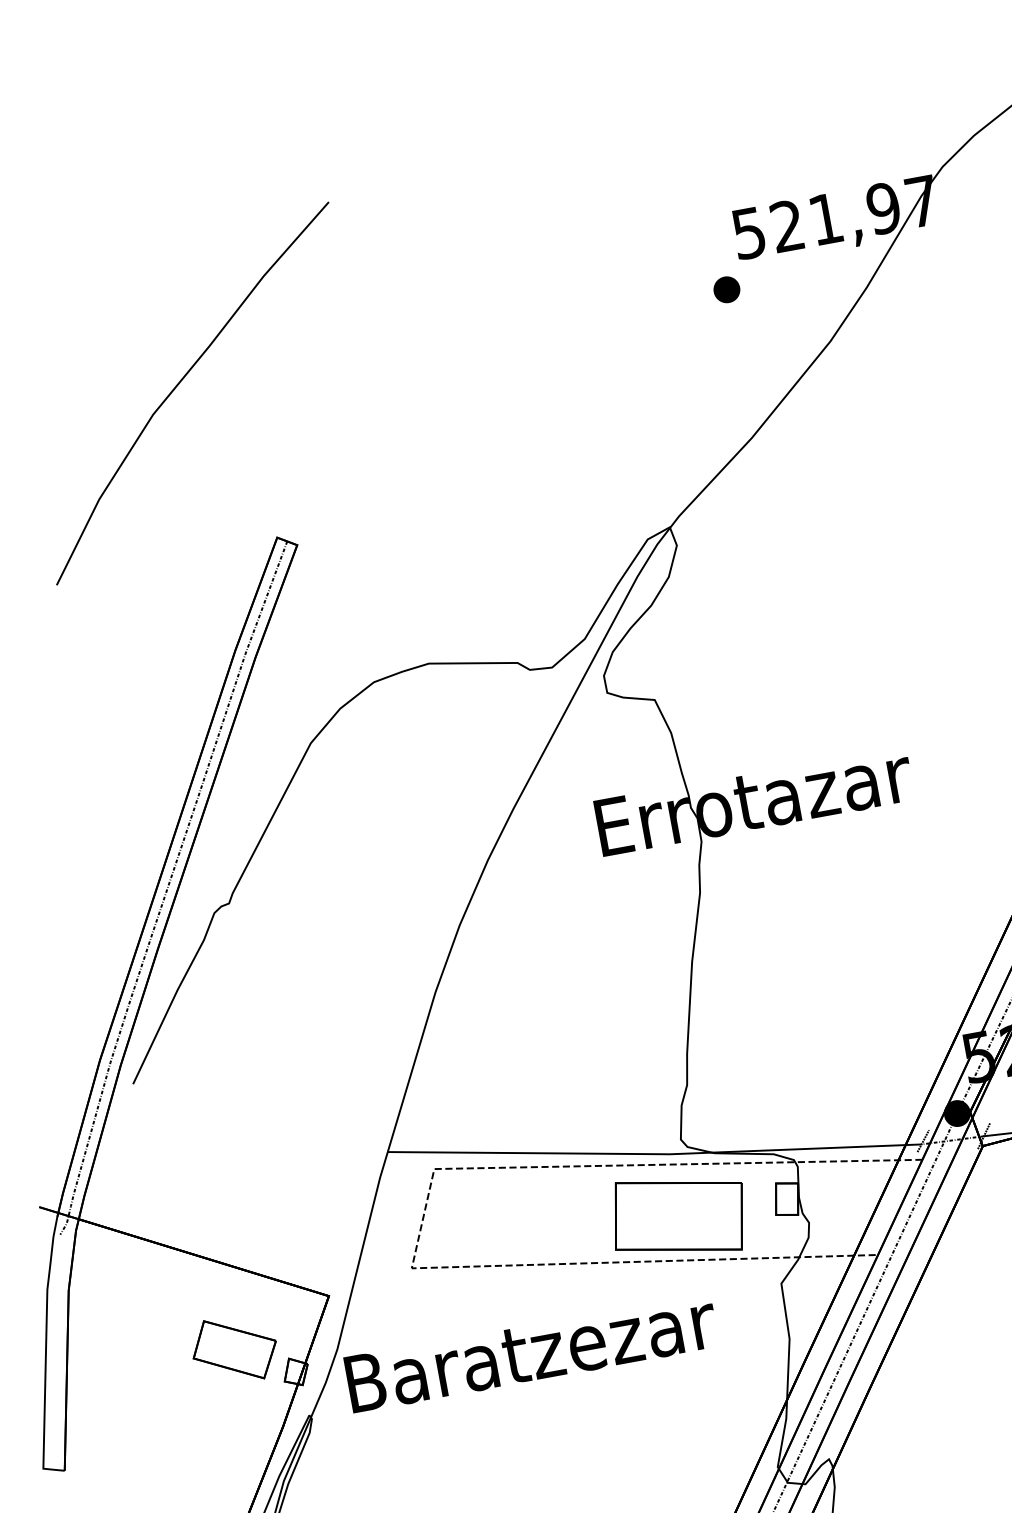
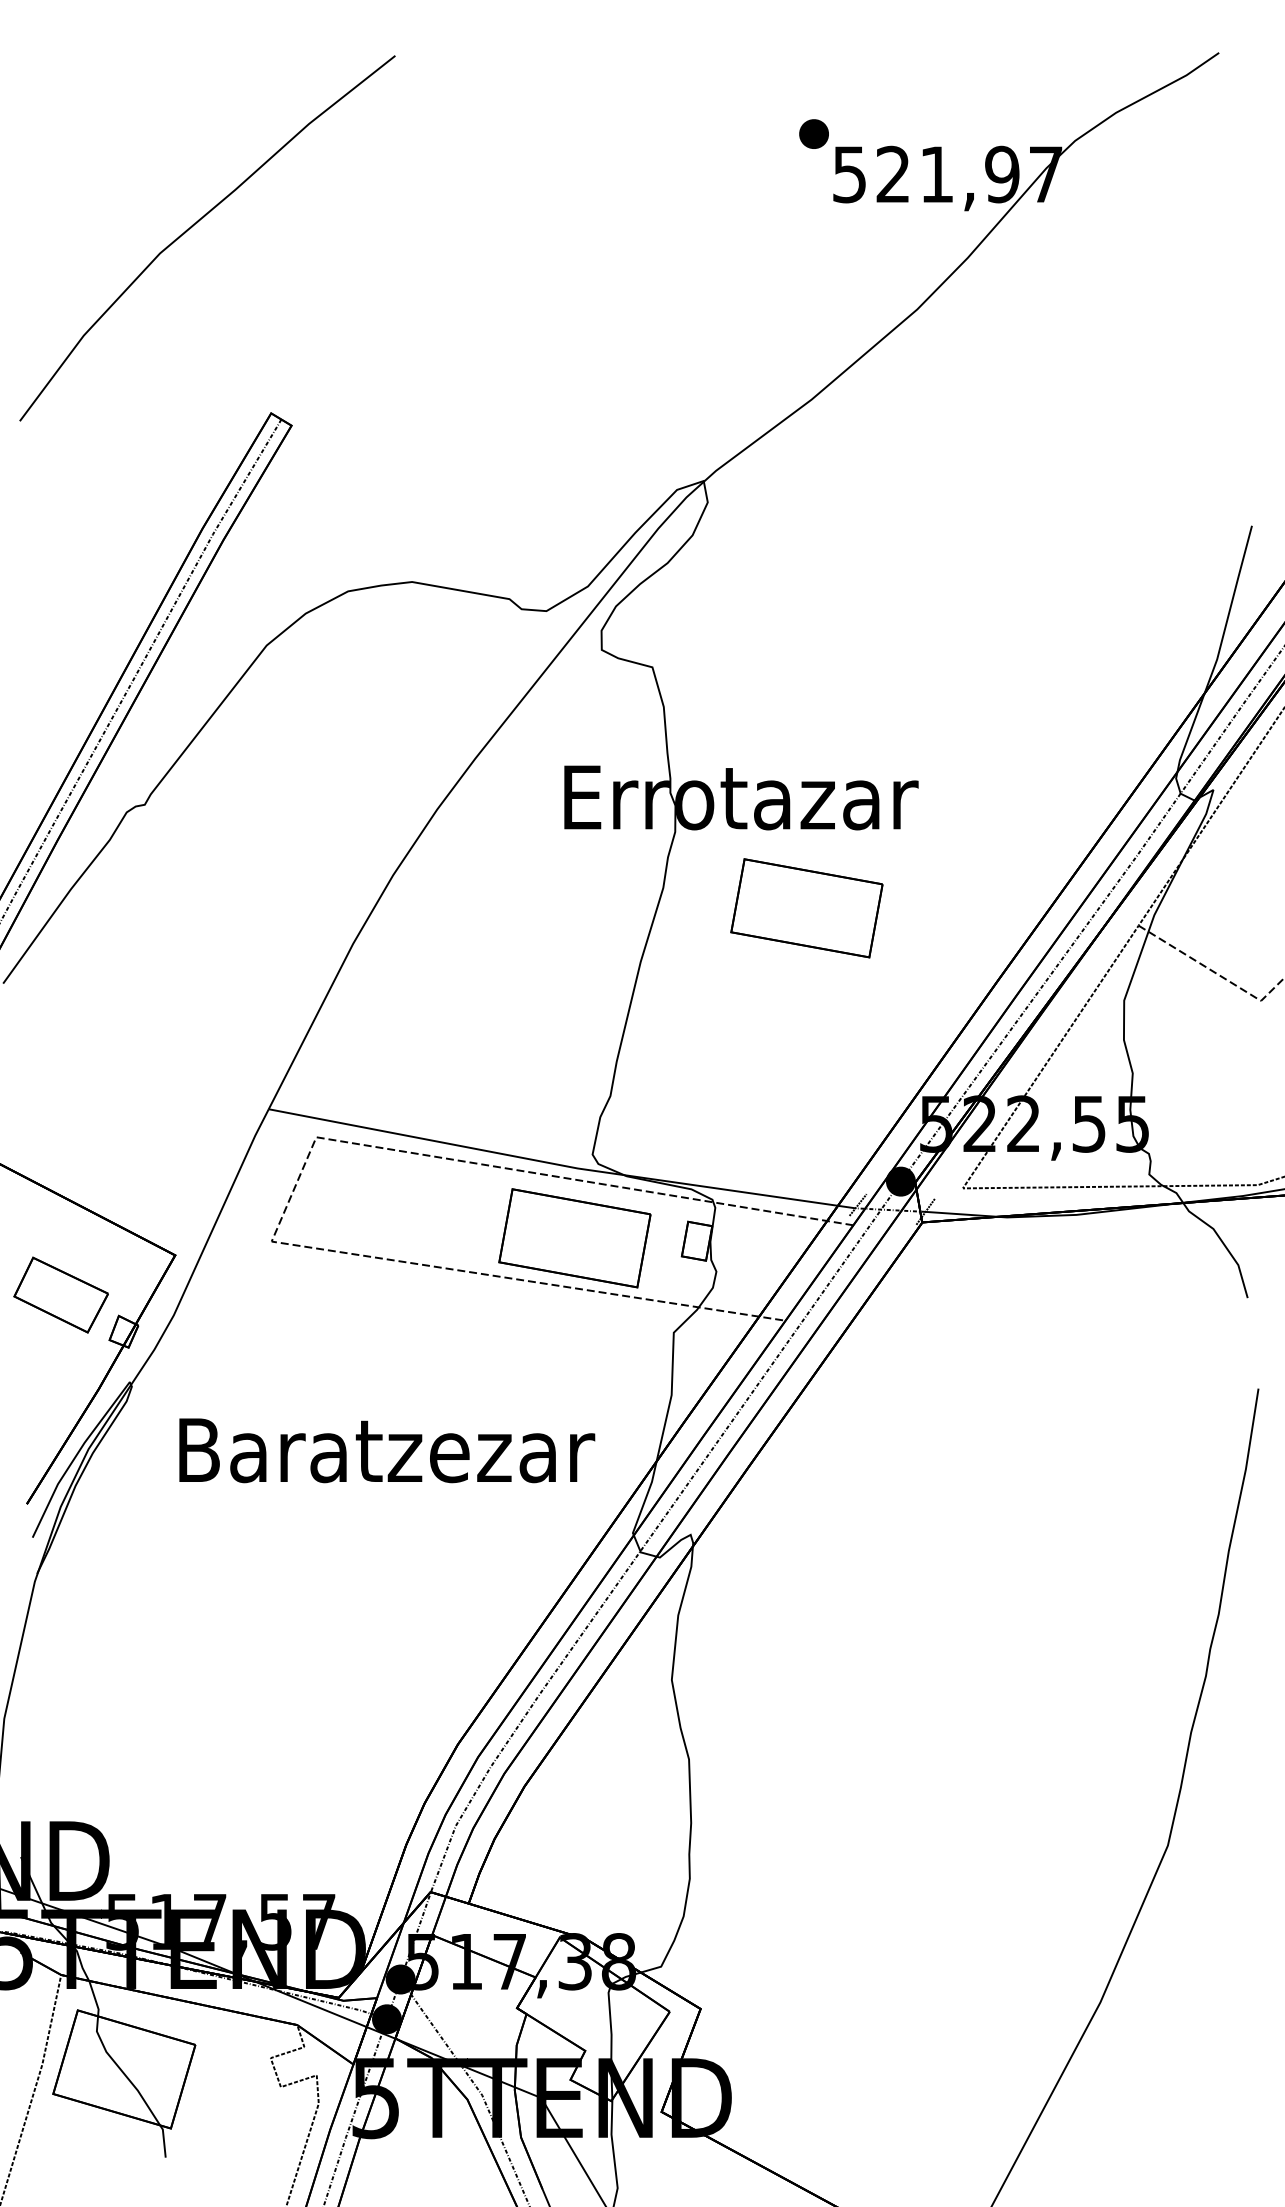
part: (726, 289) -> (813, 133), moved
part: (829, 887) -> (806, 908), added
text: (531, 1352) -> (387, 1450), moved

